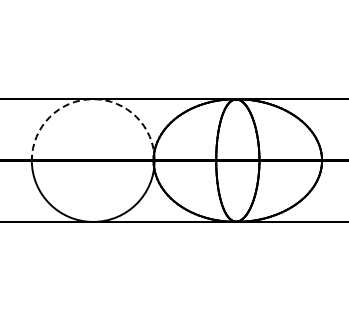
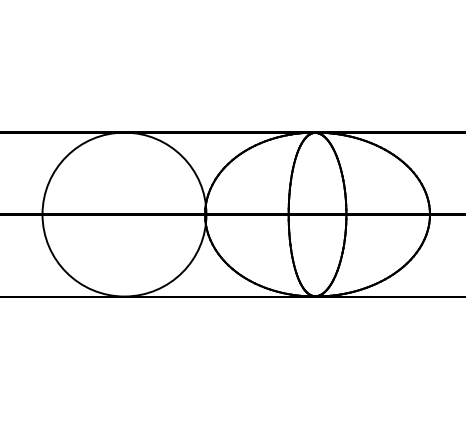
arc: (93, 99) -> (124, 133), dashed -> solid

